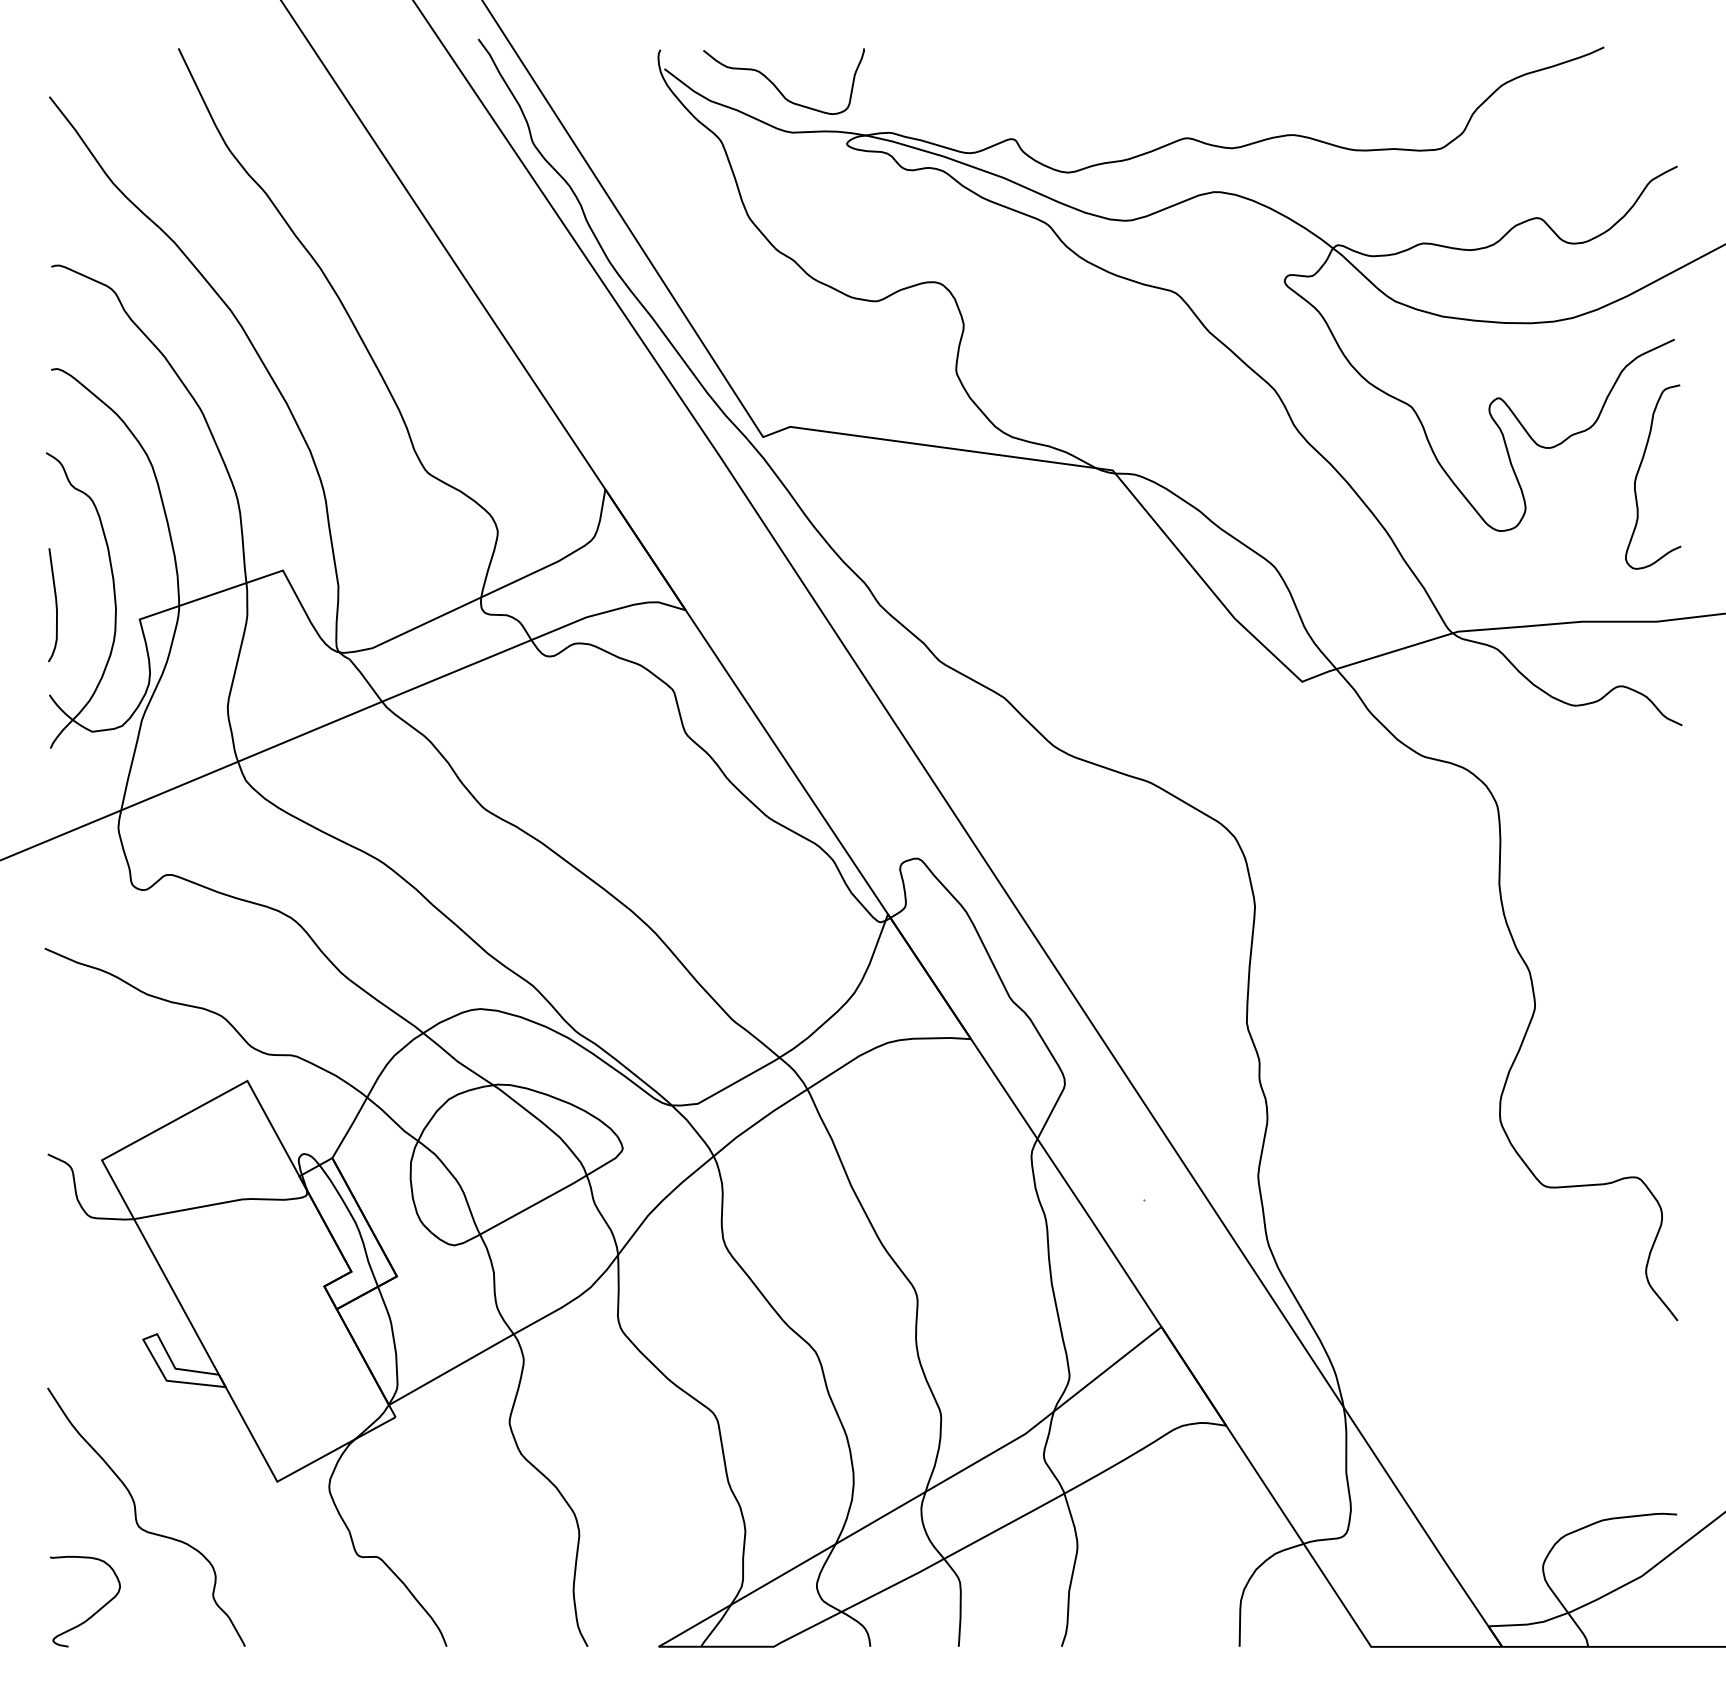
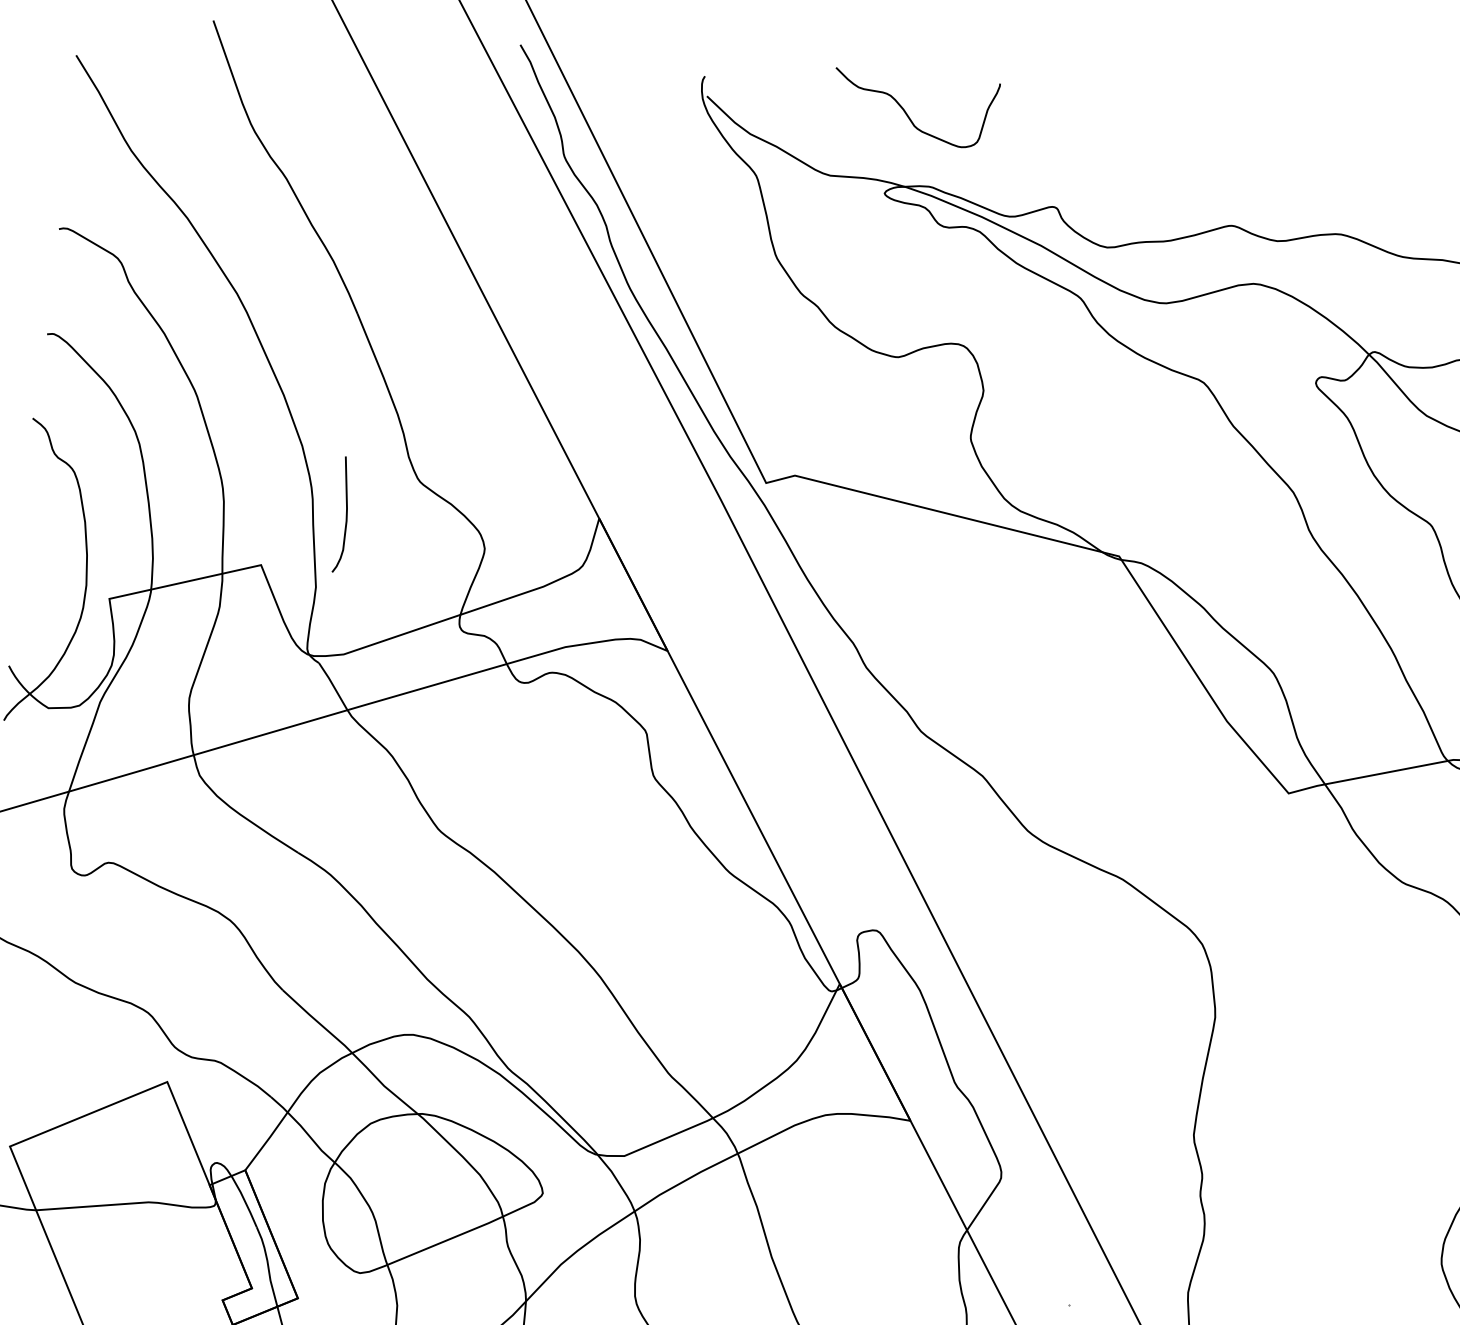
curve: (777, 87) -> (907, 113), moved
curve: (55, 605) -> (345, 515), moved

